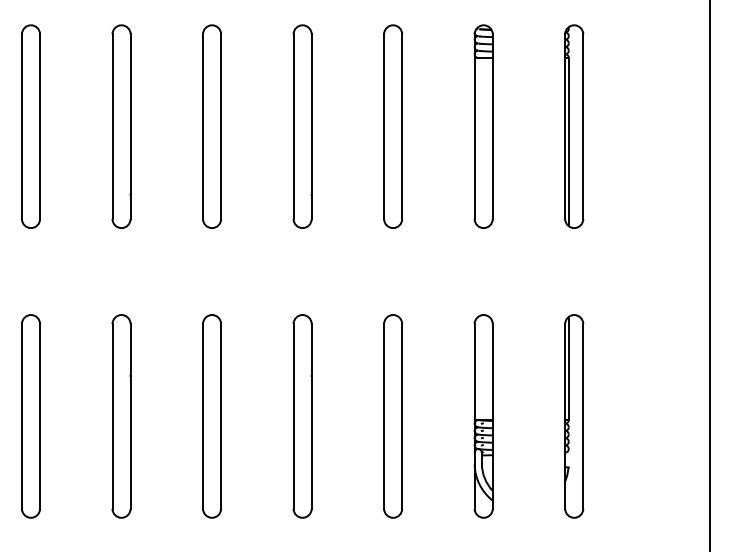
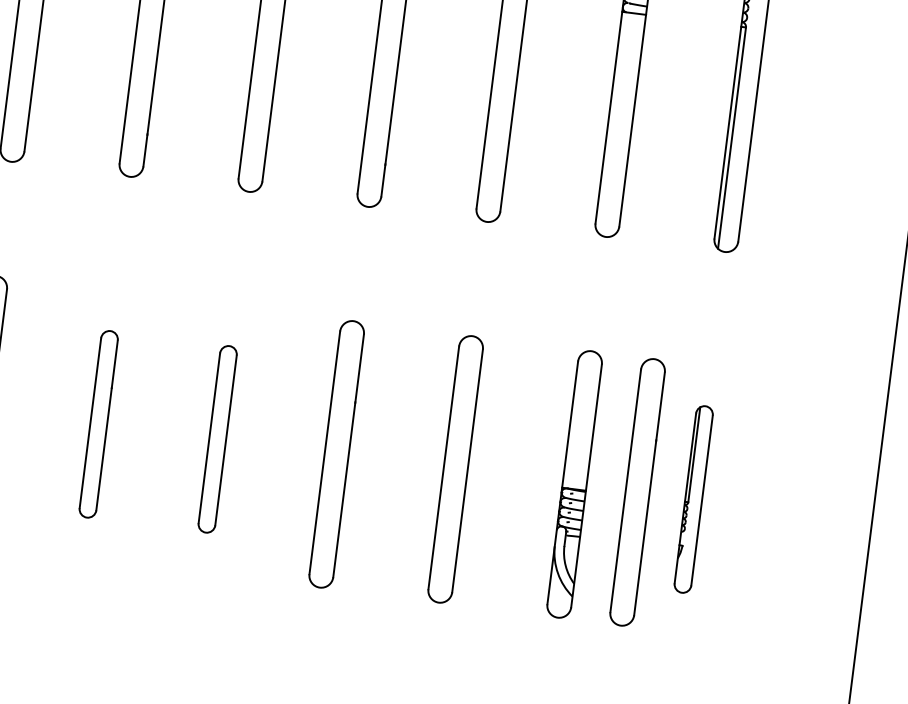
part: (121, 416) -> (98, 424), size x0.7
part: (211, 416) -> (216, 439), size x0.7
part: (531, 416) -> (637, 492), added
part: (574, 416) -> (693, 499), size x0.7

